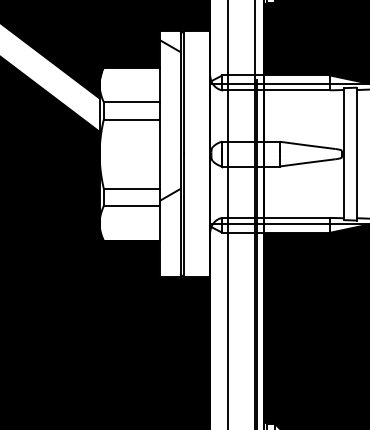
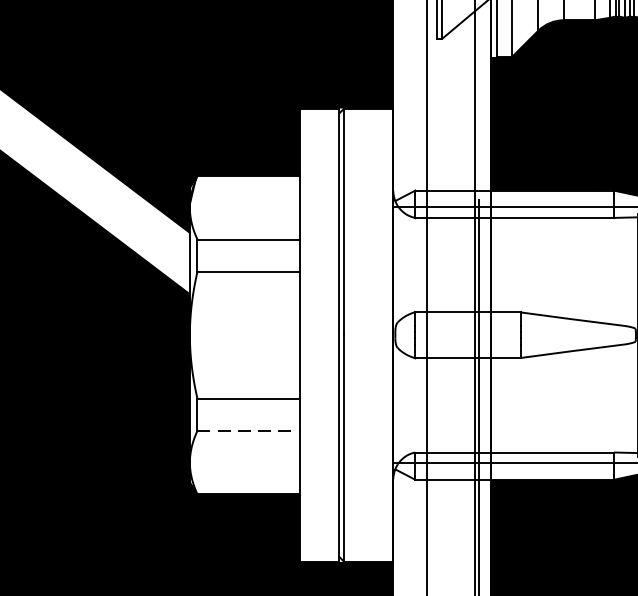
hatch: (169, 120) -> (318, 273), removed
line: (131, 206) -> (248, 431), solid -> dashed

